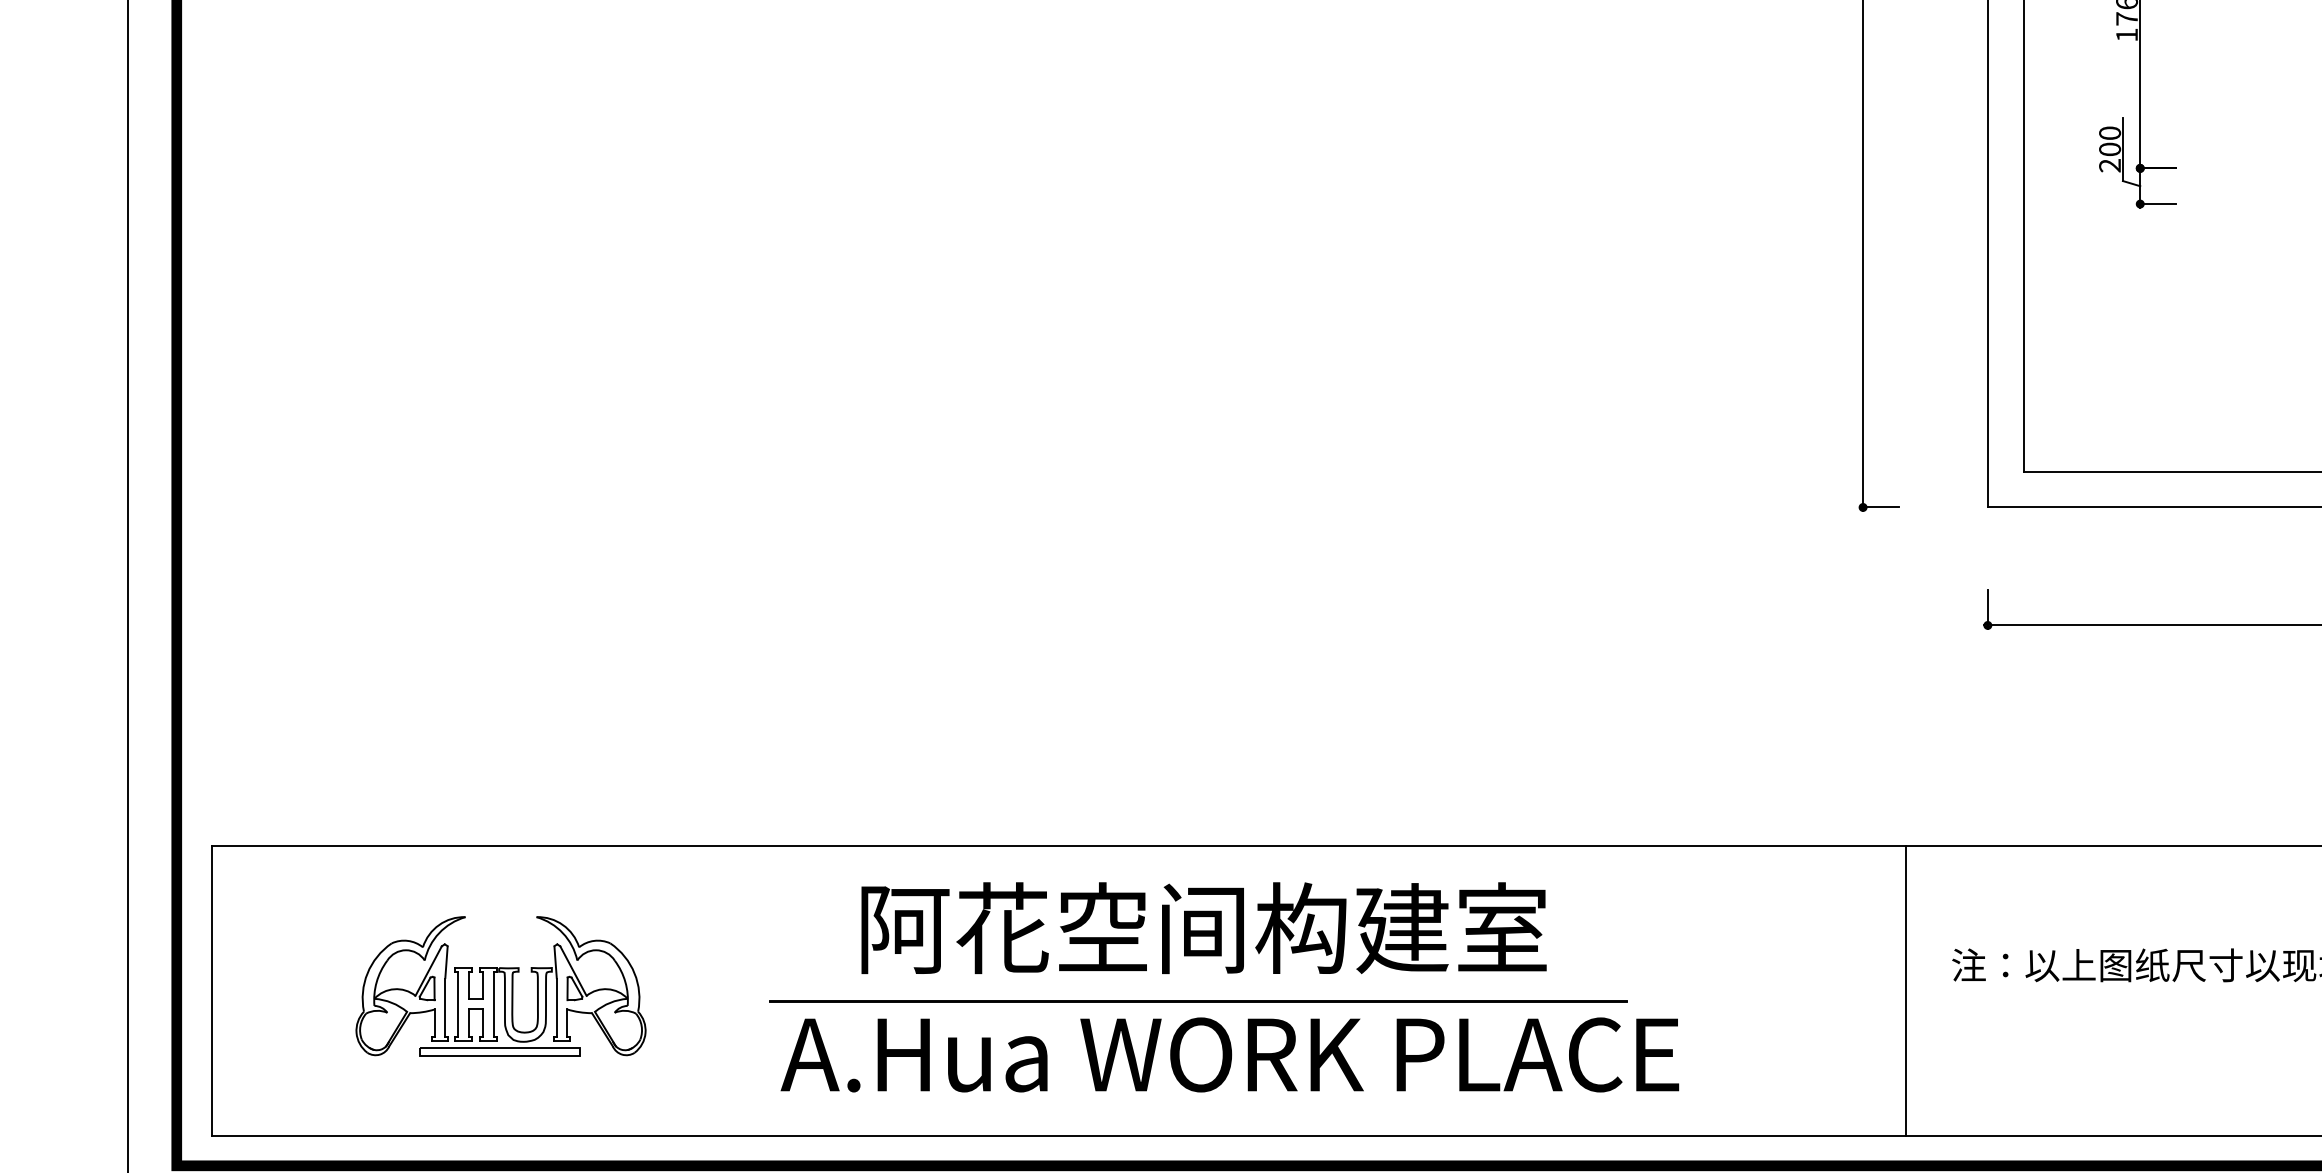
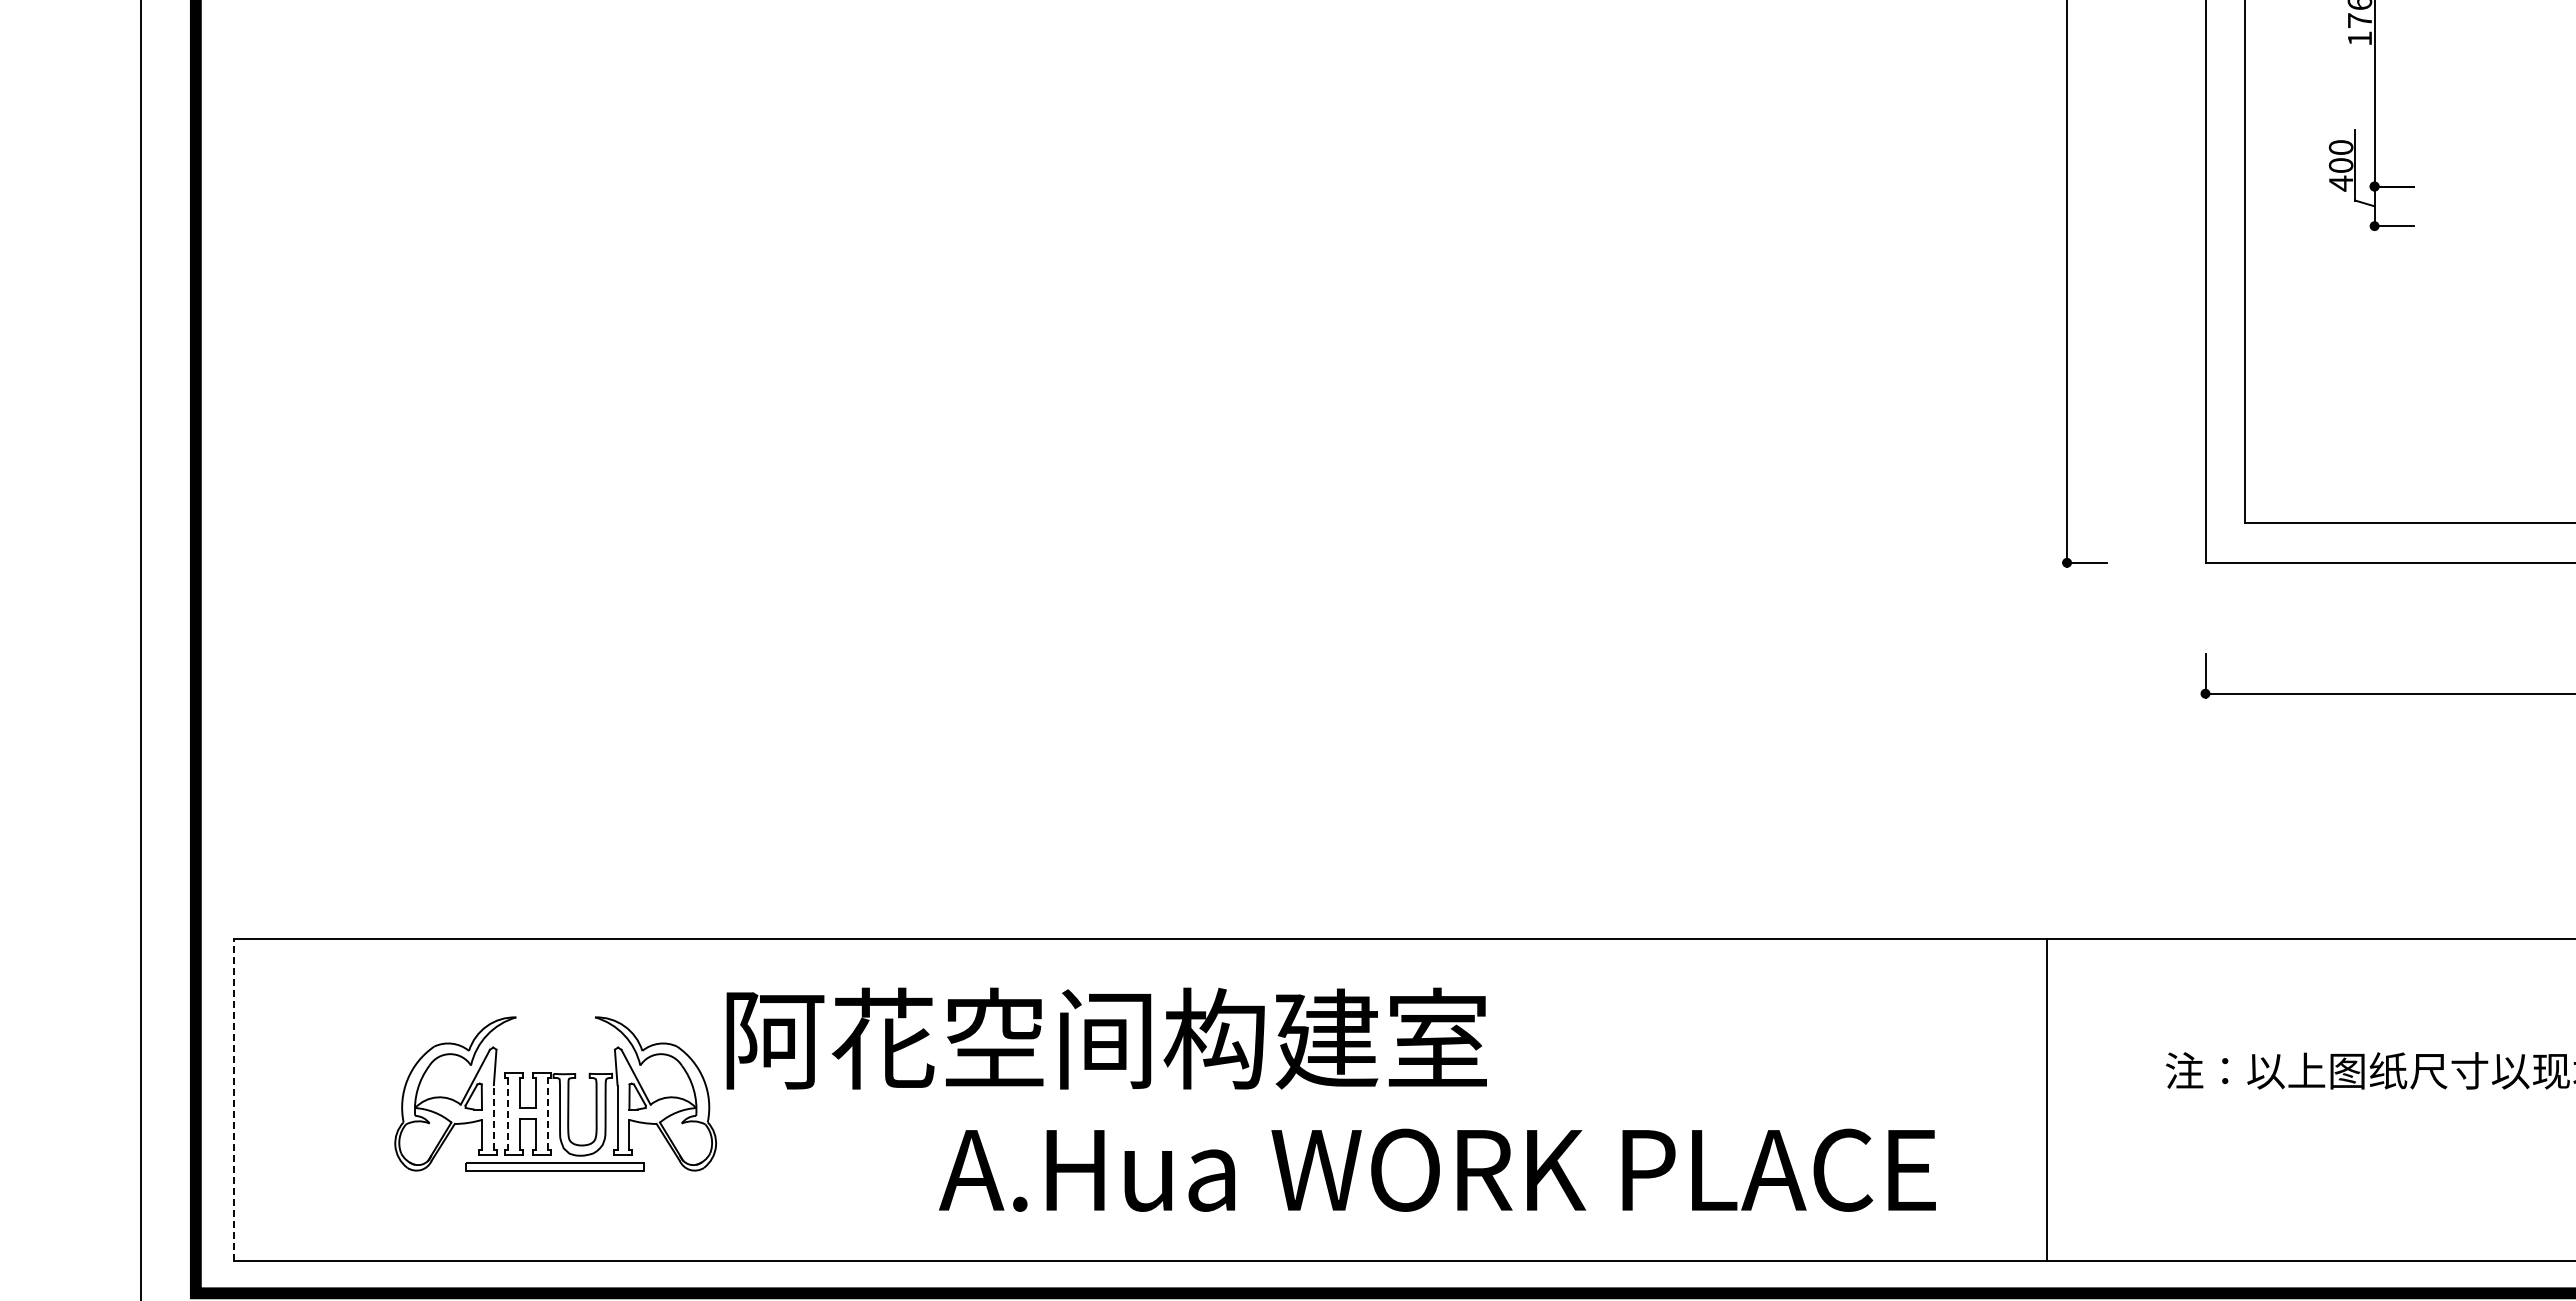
text: (2109, 165) -> (2340, 183), 200 -> 400
text: (1203, 928) -> (1106, 1038), moved
line: (211, 991) -> (234, 1099), solid -> dashed
line: (1906, 991) -> (2047, 1099), moved
line: (1198, 1001) -> (1329, 1110), removed
line: (493, 1003) -> (547, 1113), solid -> dashed
line: (458, 1004) -> (508, 1114), solid -> dashed
line: (444, 1007) -> (493, 1117), solid -> dashed
text: (1229, 1054) -> (1437, 1169), moved

